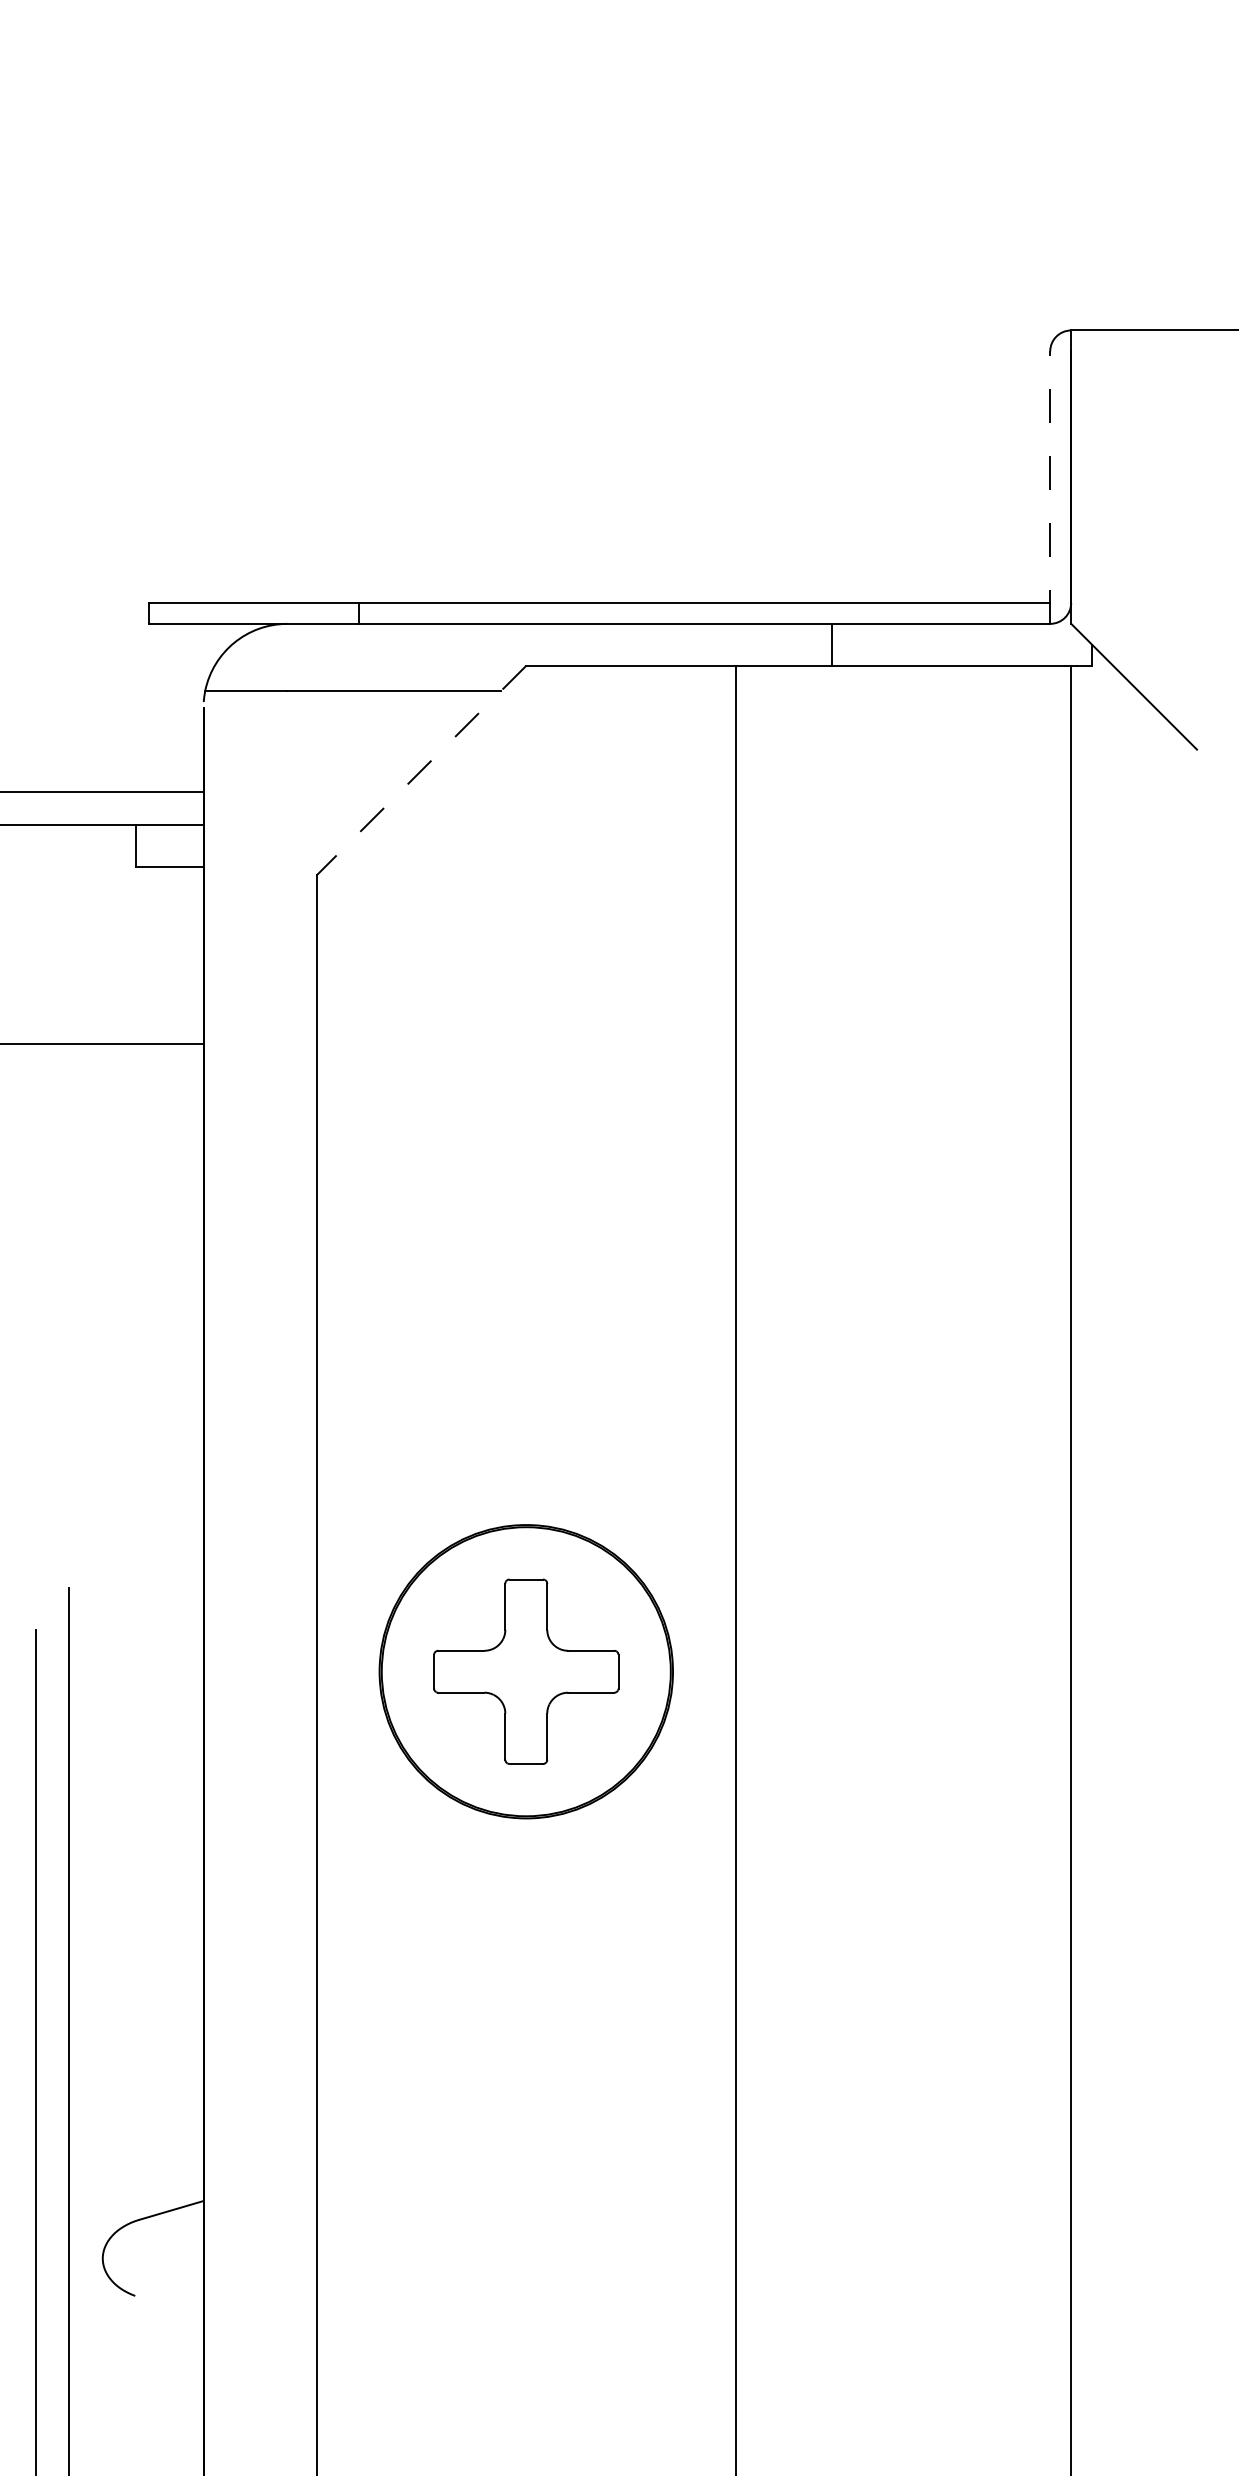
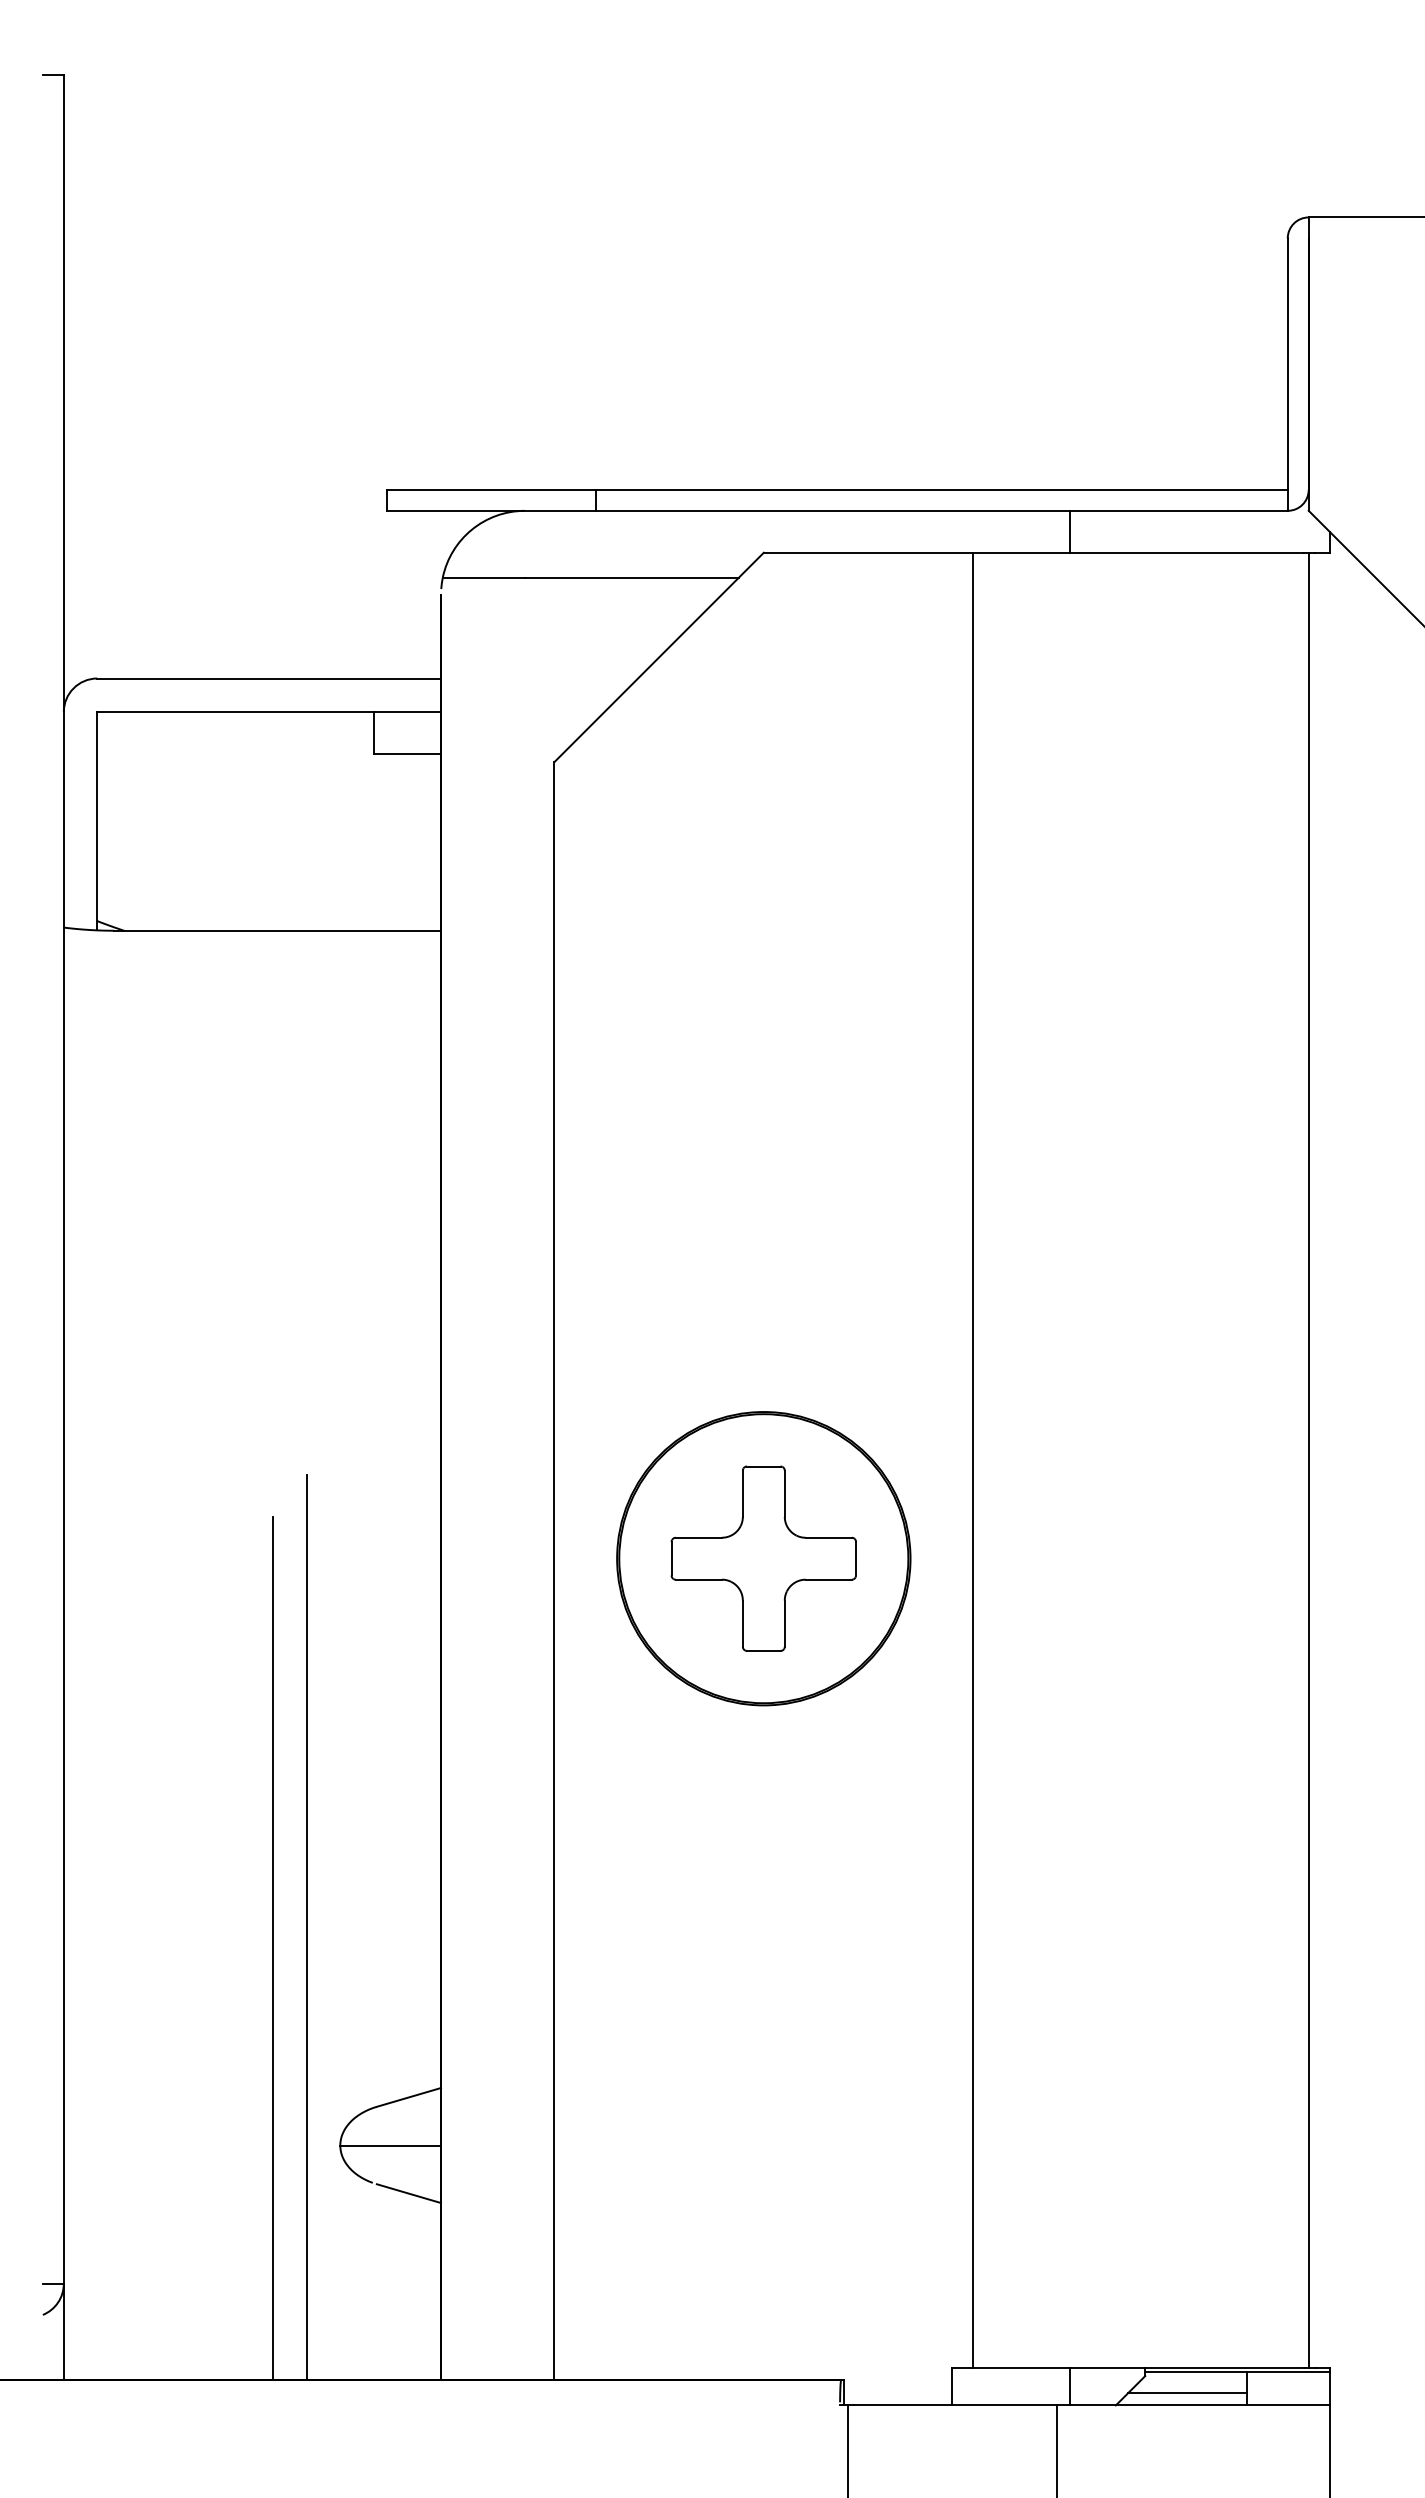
line: (1049, 487) -> (1287, 374), dashed -> solid
line: (420, 770) -> (658, 657), dashed -> solid
line: (152, 2258) -> (390, 2145), added
line: (170, 2306) -> (408, 2193), added

